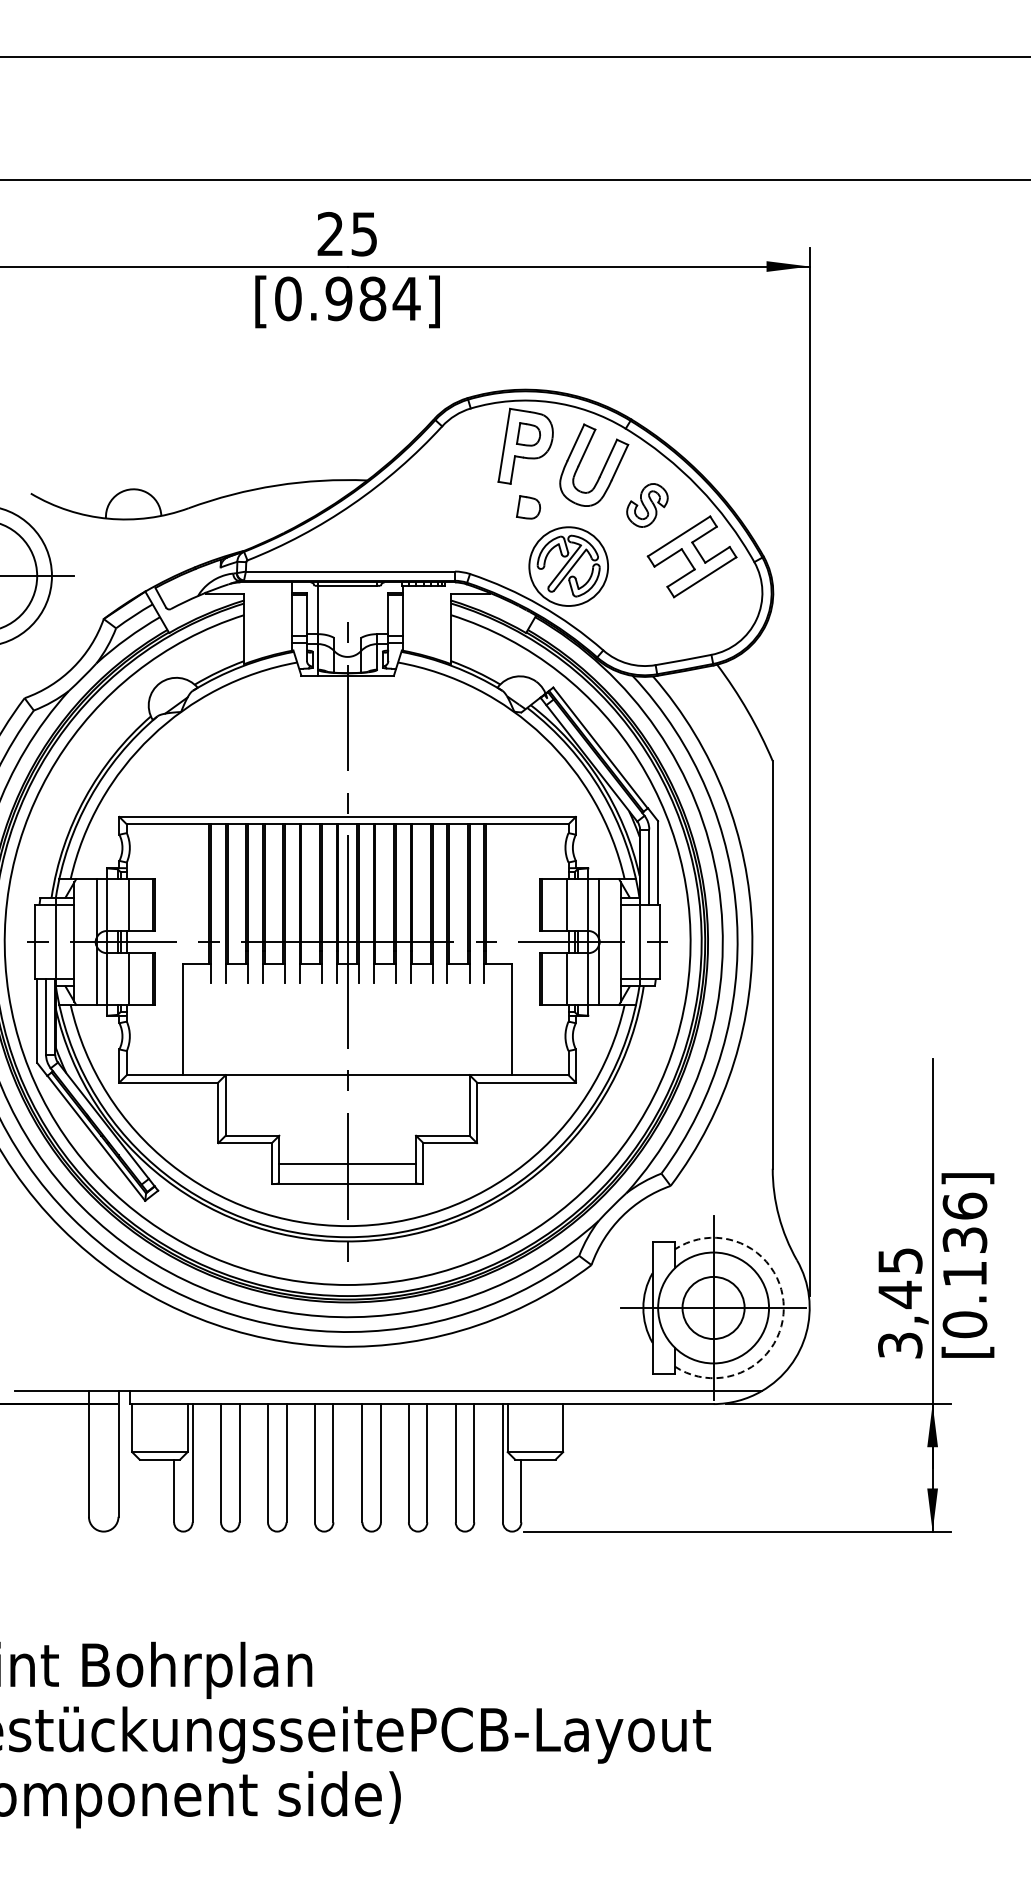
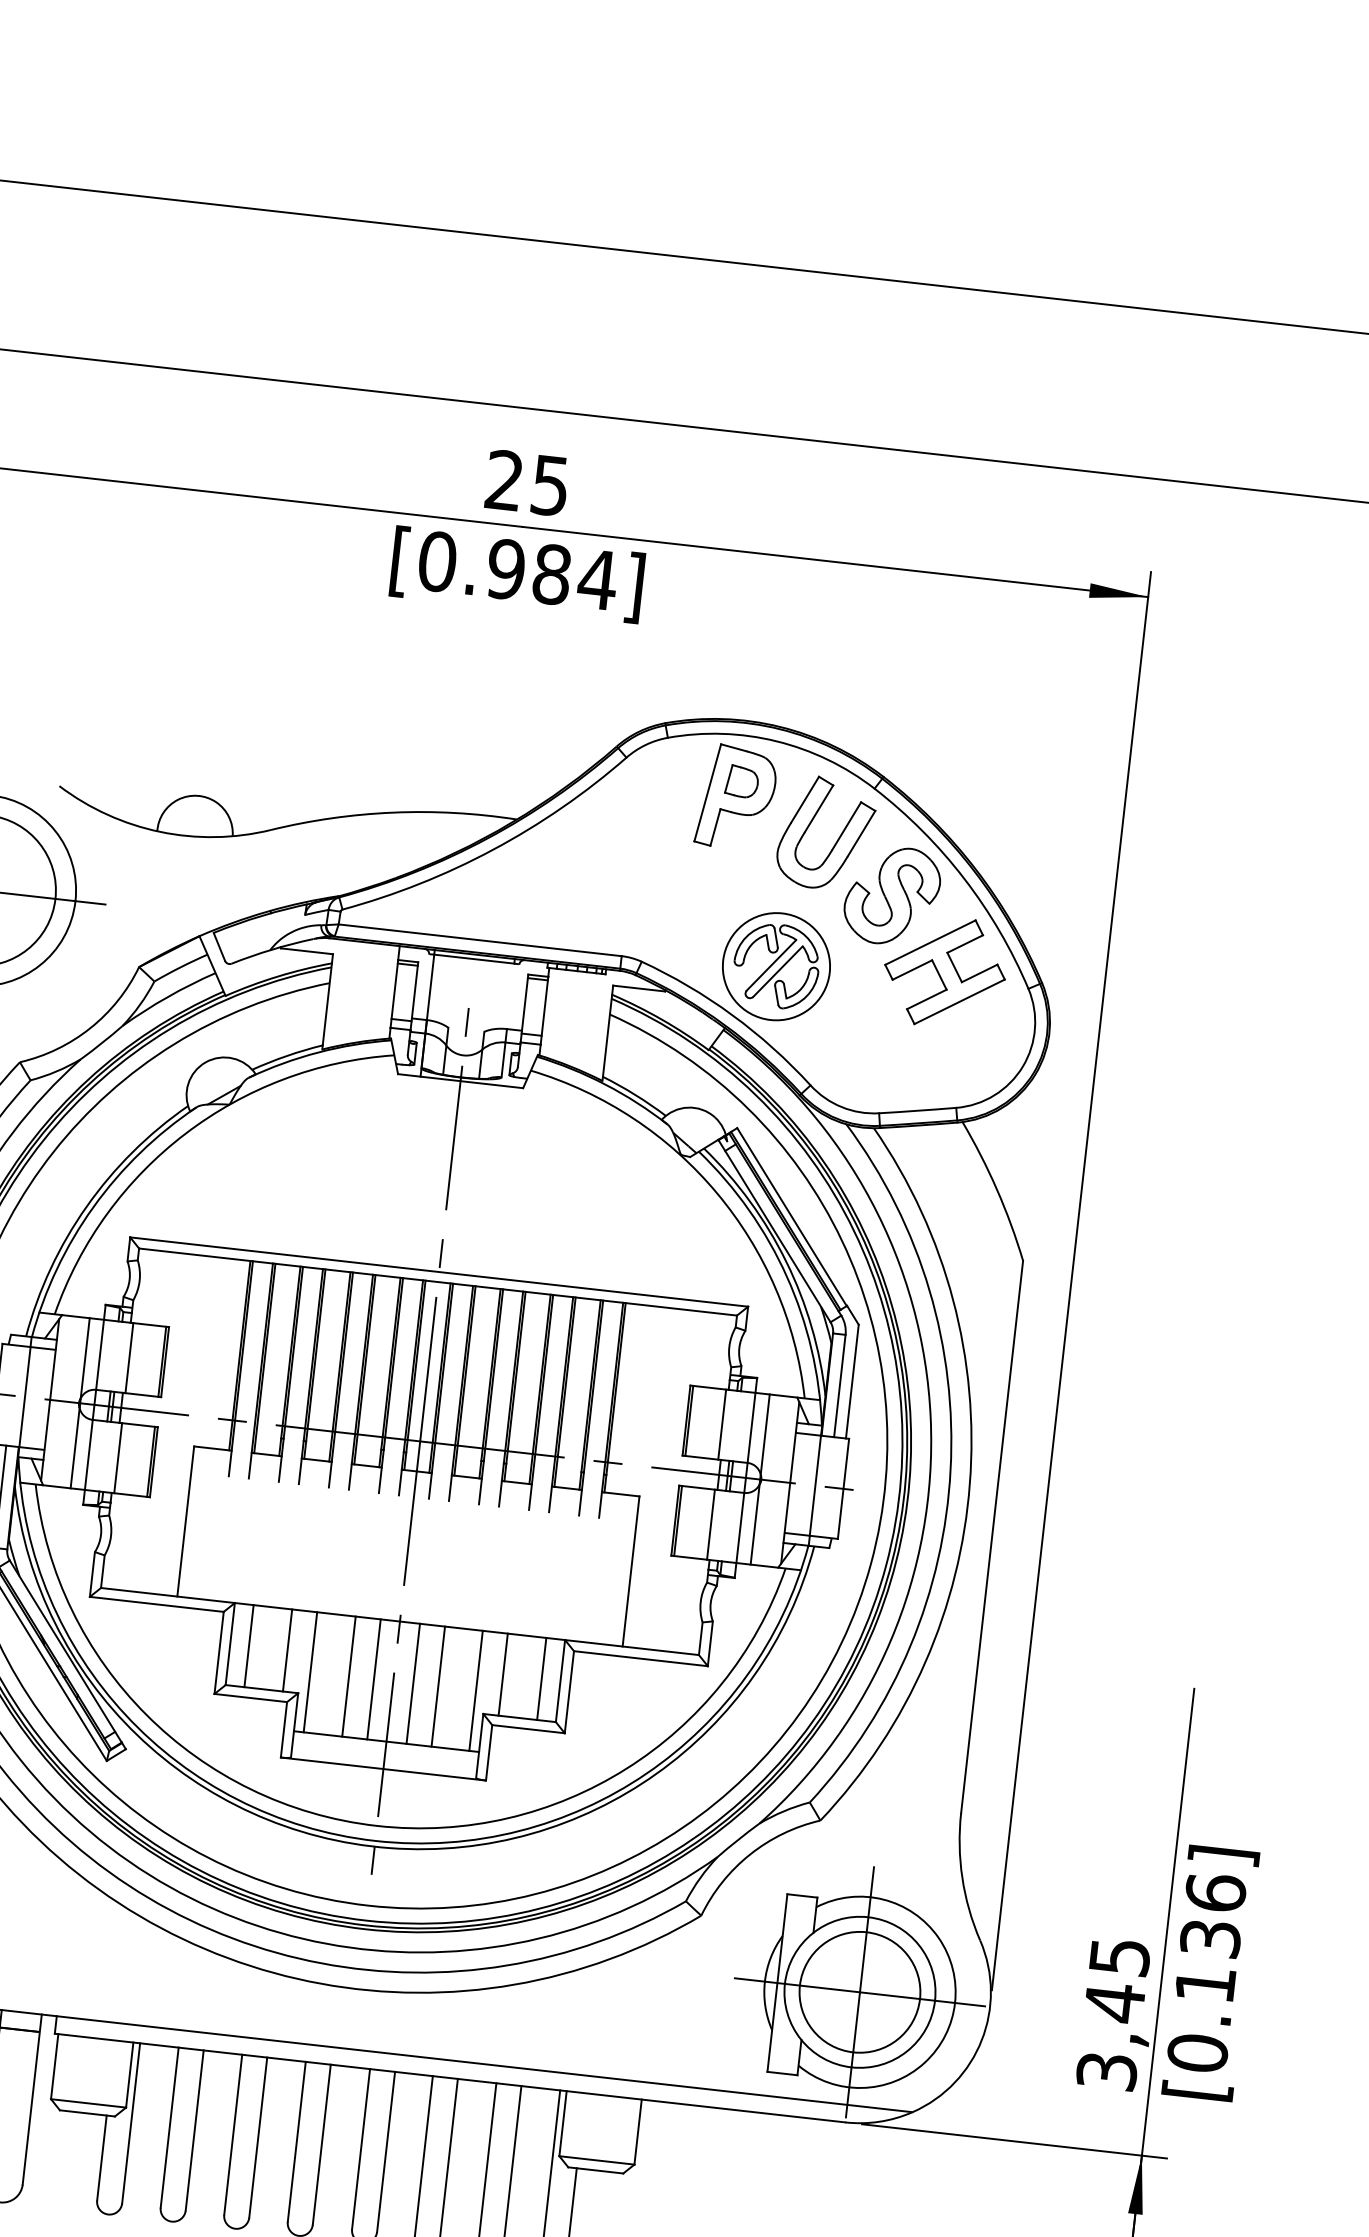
part: (647, 505) -> (892, 895), size x1.67
part: (528, 507) -> (730, 880), removed
line: (239, 1105) -> (248, 1646), added
line: (268, 1105) -> (288, 1650), added
line: (427, 1105) -> (503, 1674), added
line: (455, 1105) -> (541, 1679), added
line: (286, 1119) -> (310, 1672), added
line: (314, 1119) -> (348, 1676), added
line: (333, 1119) -> (374, 1679), added
line: (362, 1119) -> (413, 1683), added
line: (380, 1119) -> (437, 1686), added
line: (408, 1119) -> (475, 1690), added
circle: (713, 1307) -> (859, 1991), size x1.43
arc: (783, 1308) -> (954, 2003), dashed -> solid

